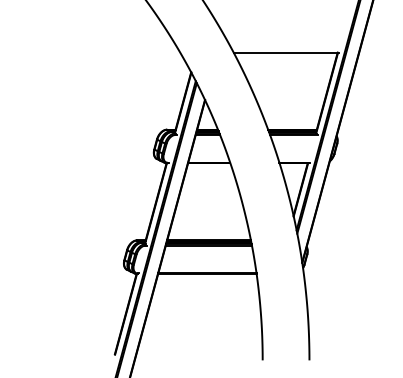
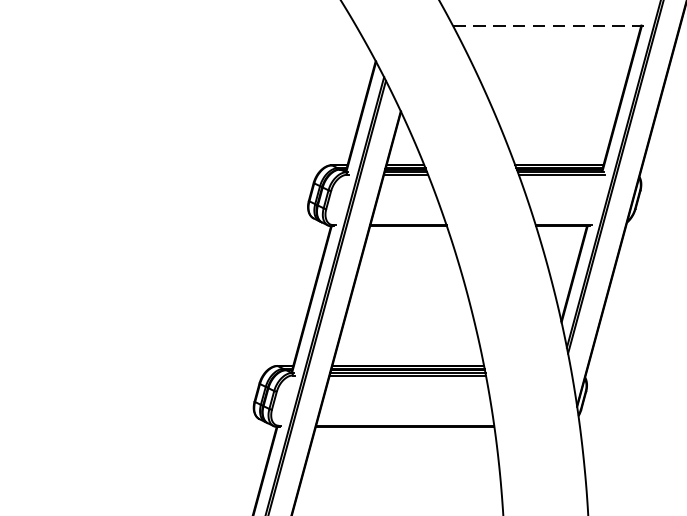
line: (286, 52) -> (548, 25), solid -> dashed

